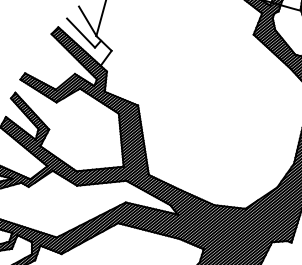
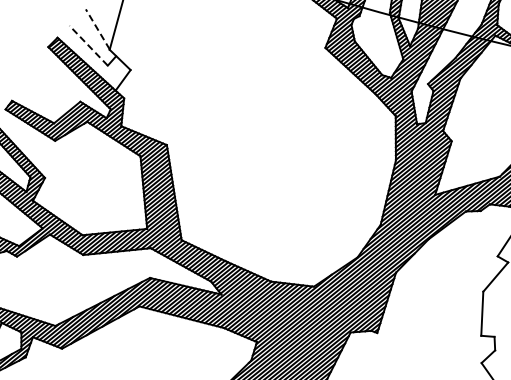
line: (87, 21) -> (97, 29), solid -> dashed
line: (80, 32) -> (88, 45), solid -> dashed

